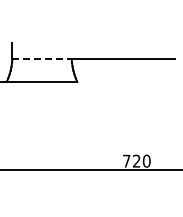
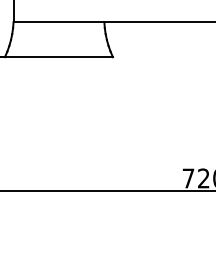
line: (42, 58) -> (59, 21), dashed -> solid

